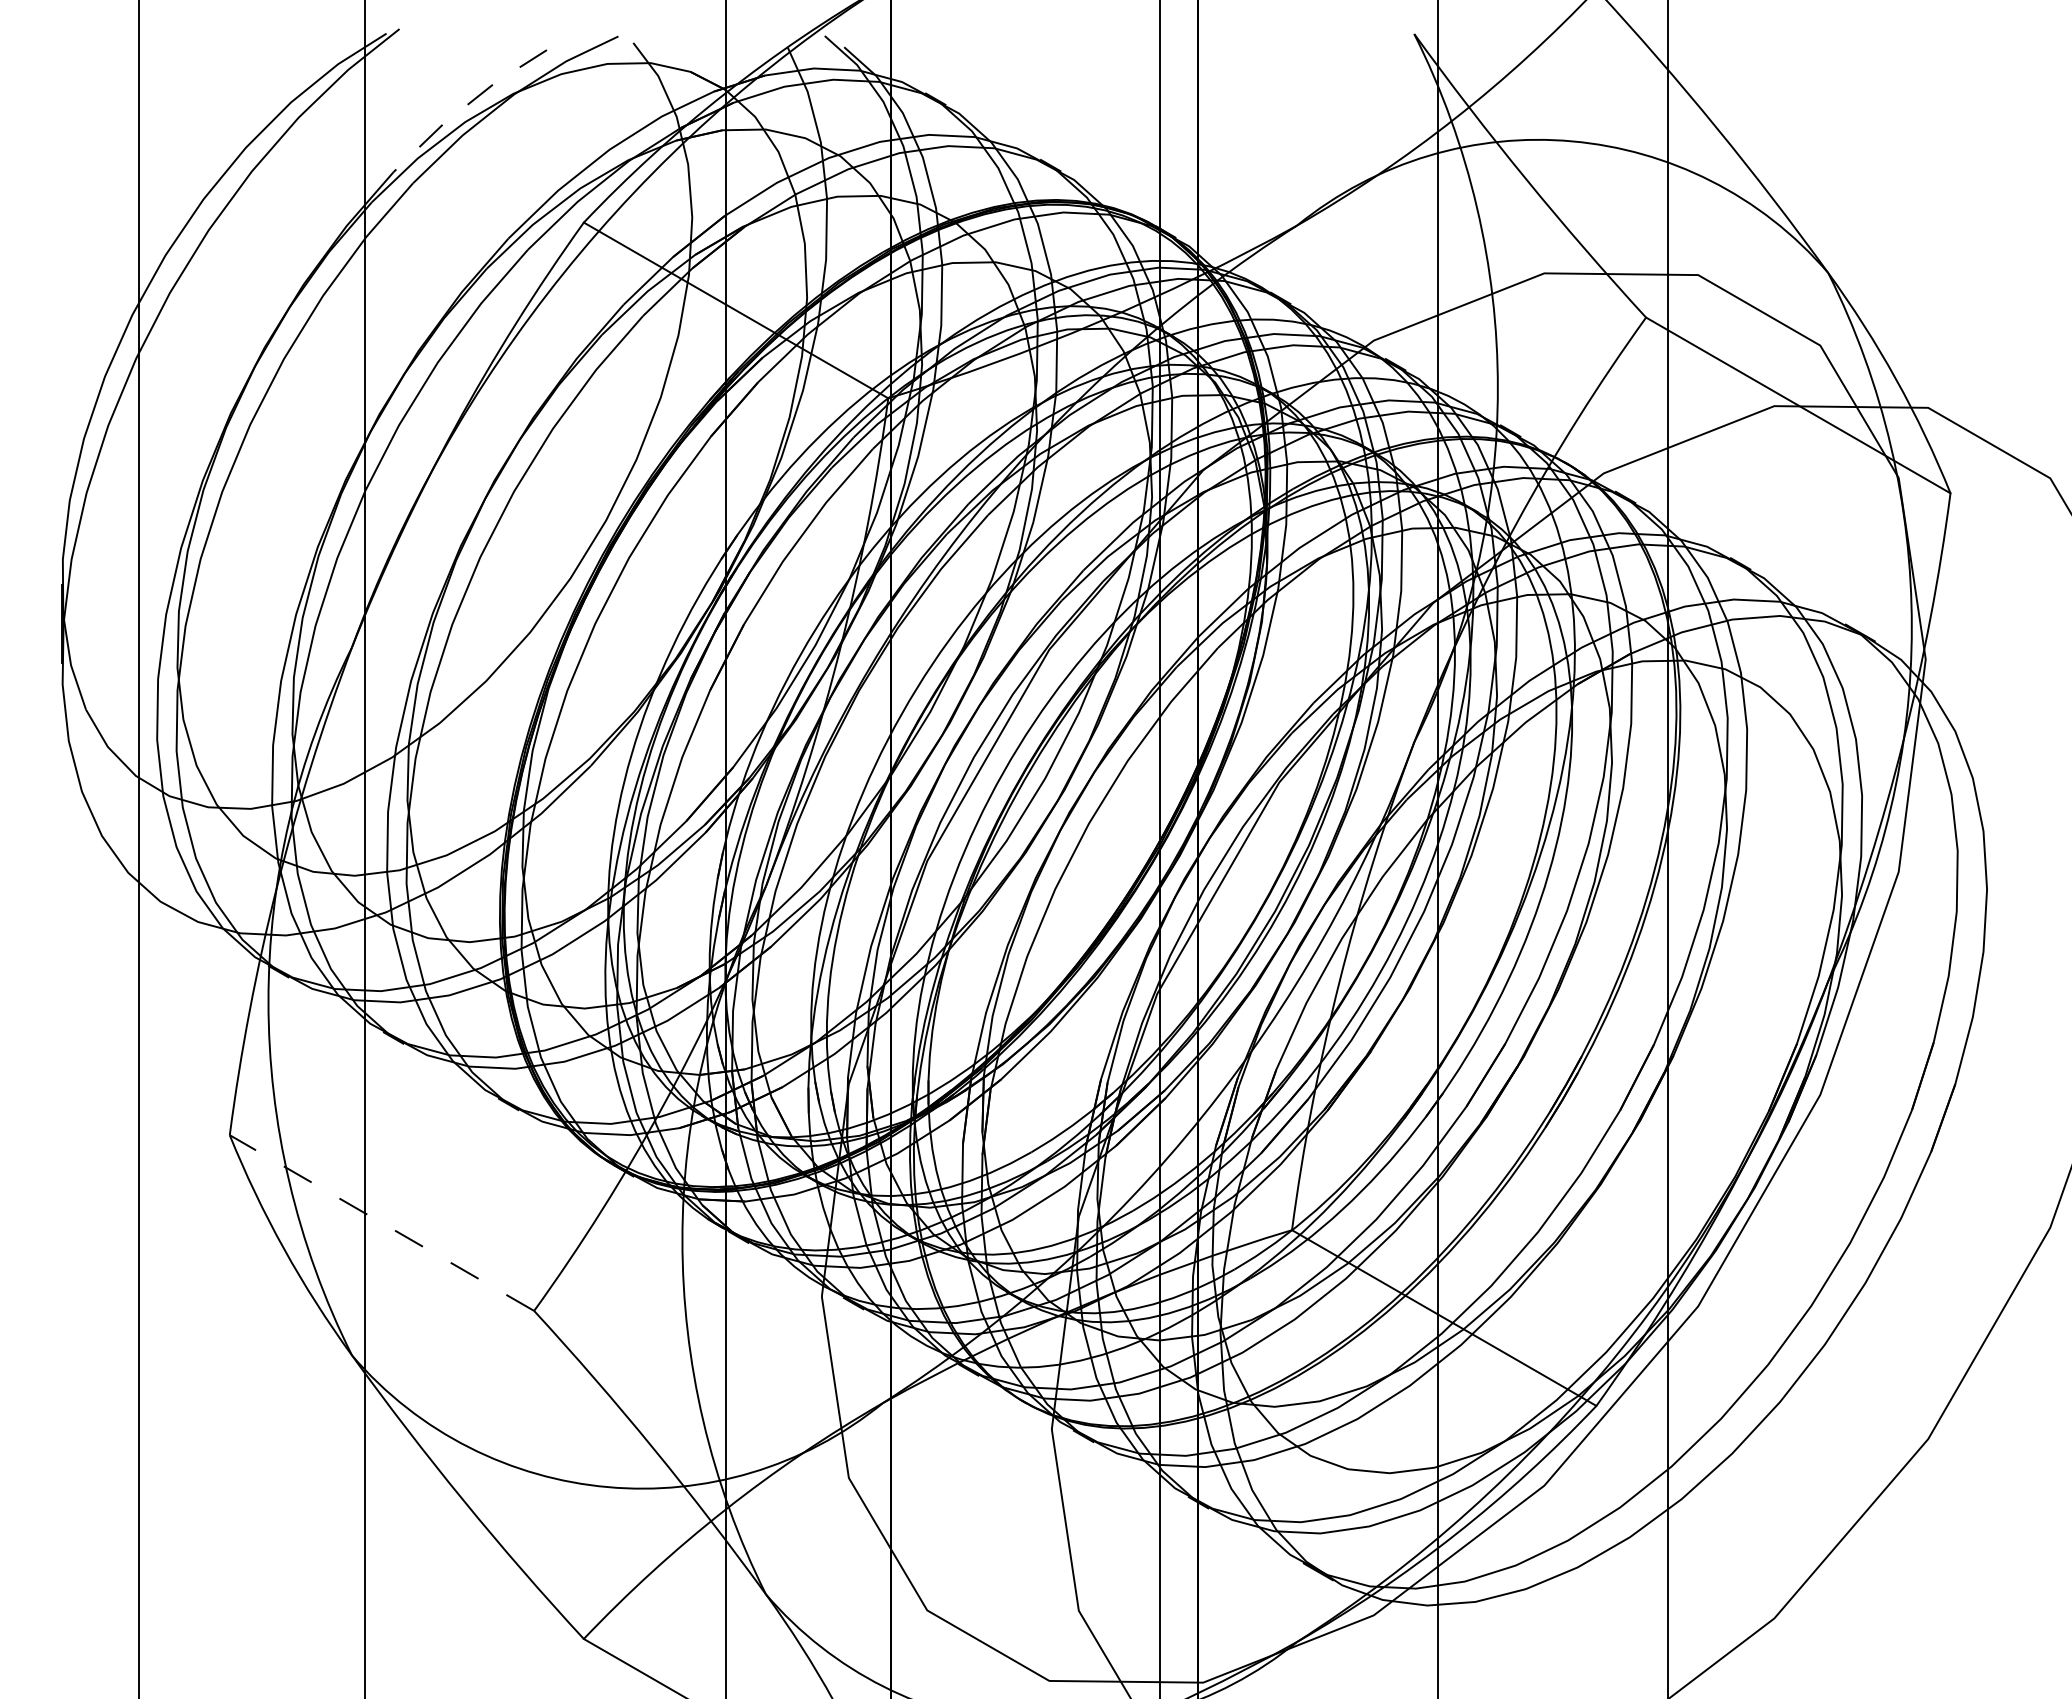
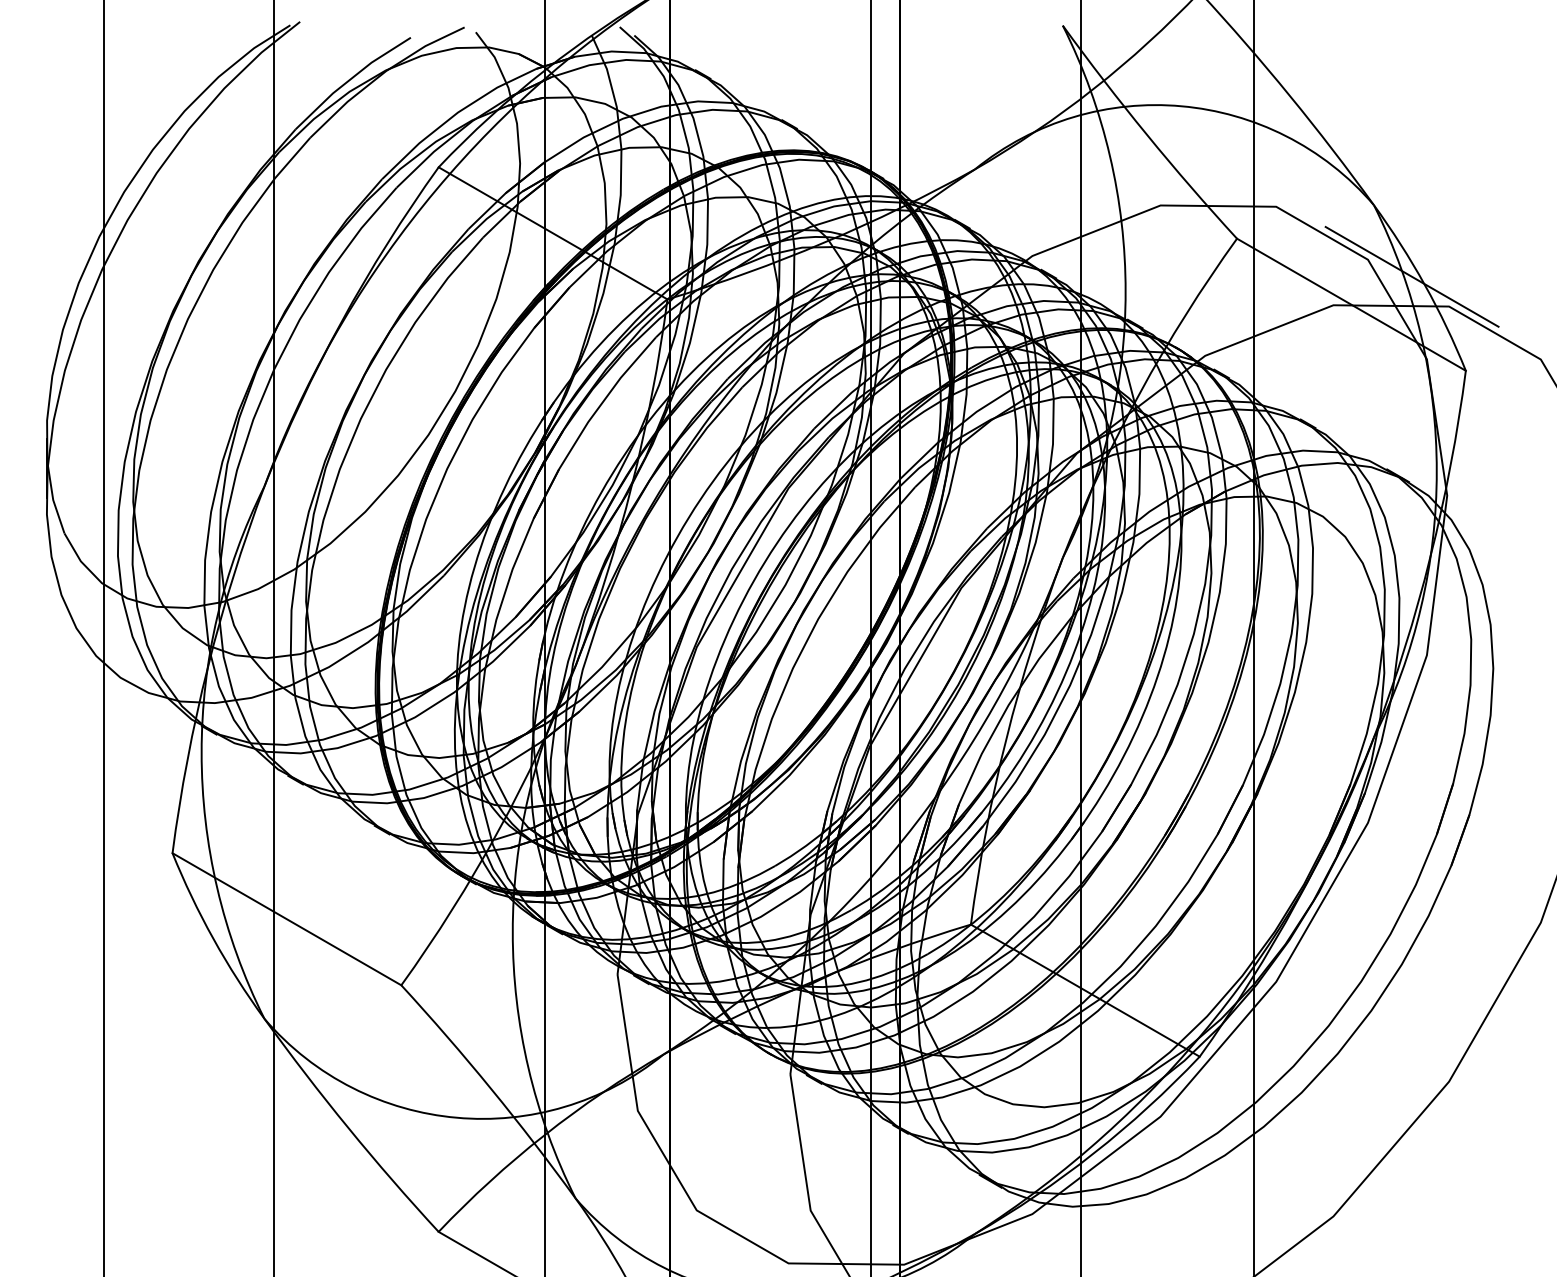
line: (465, 106) -> (349, 80), dashed -> solid
line: (1879, 367) -> (1412, 276), added
line: (382, 1223) -> (287, 919), dashed -> solid

